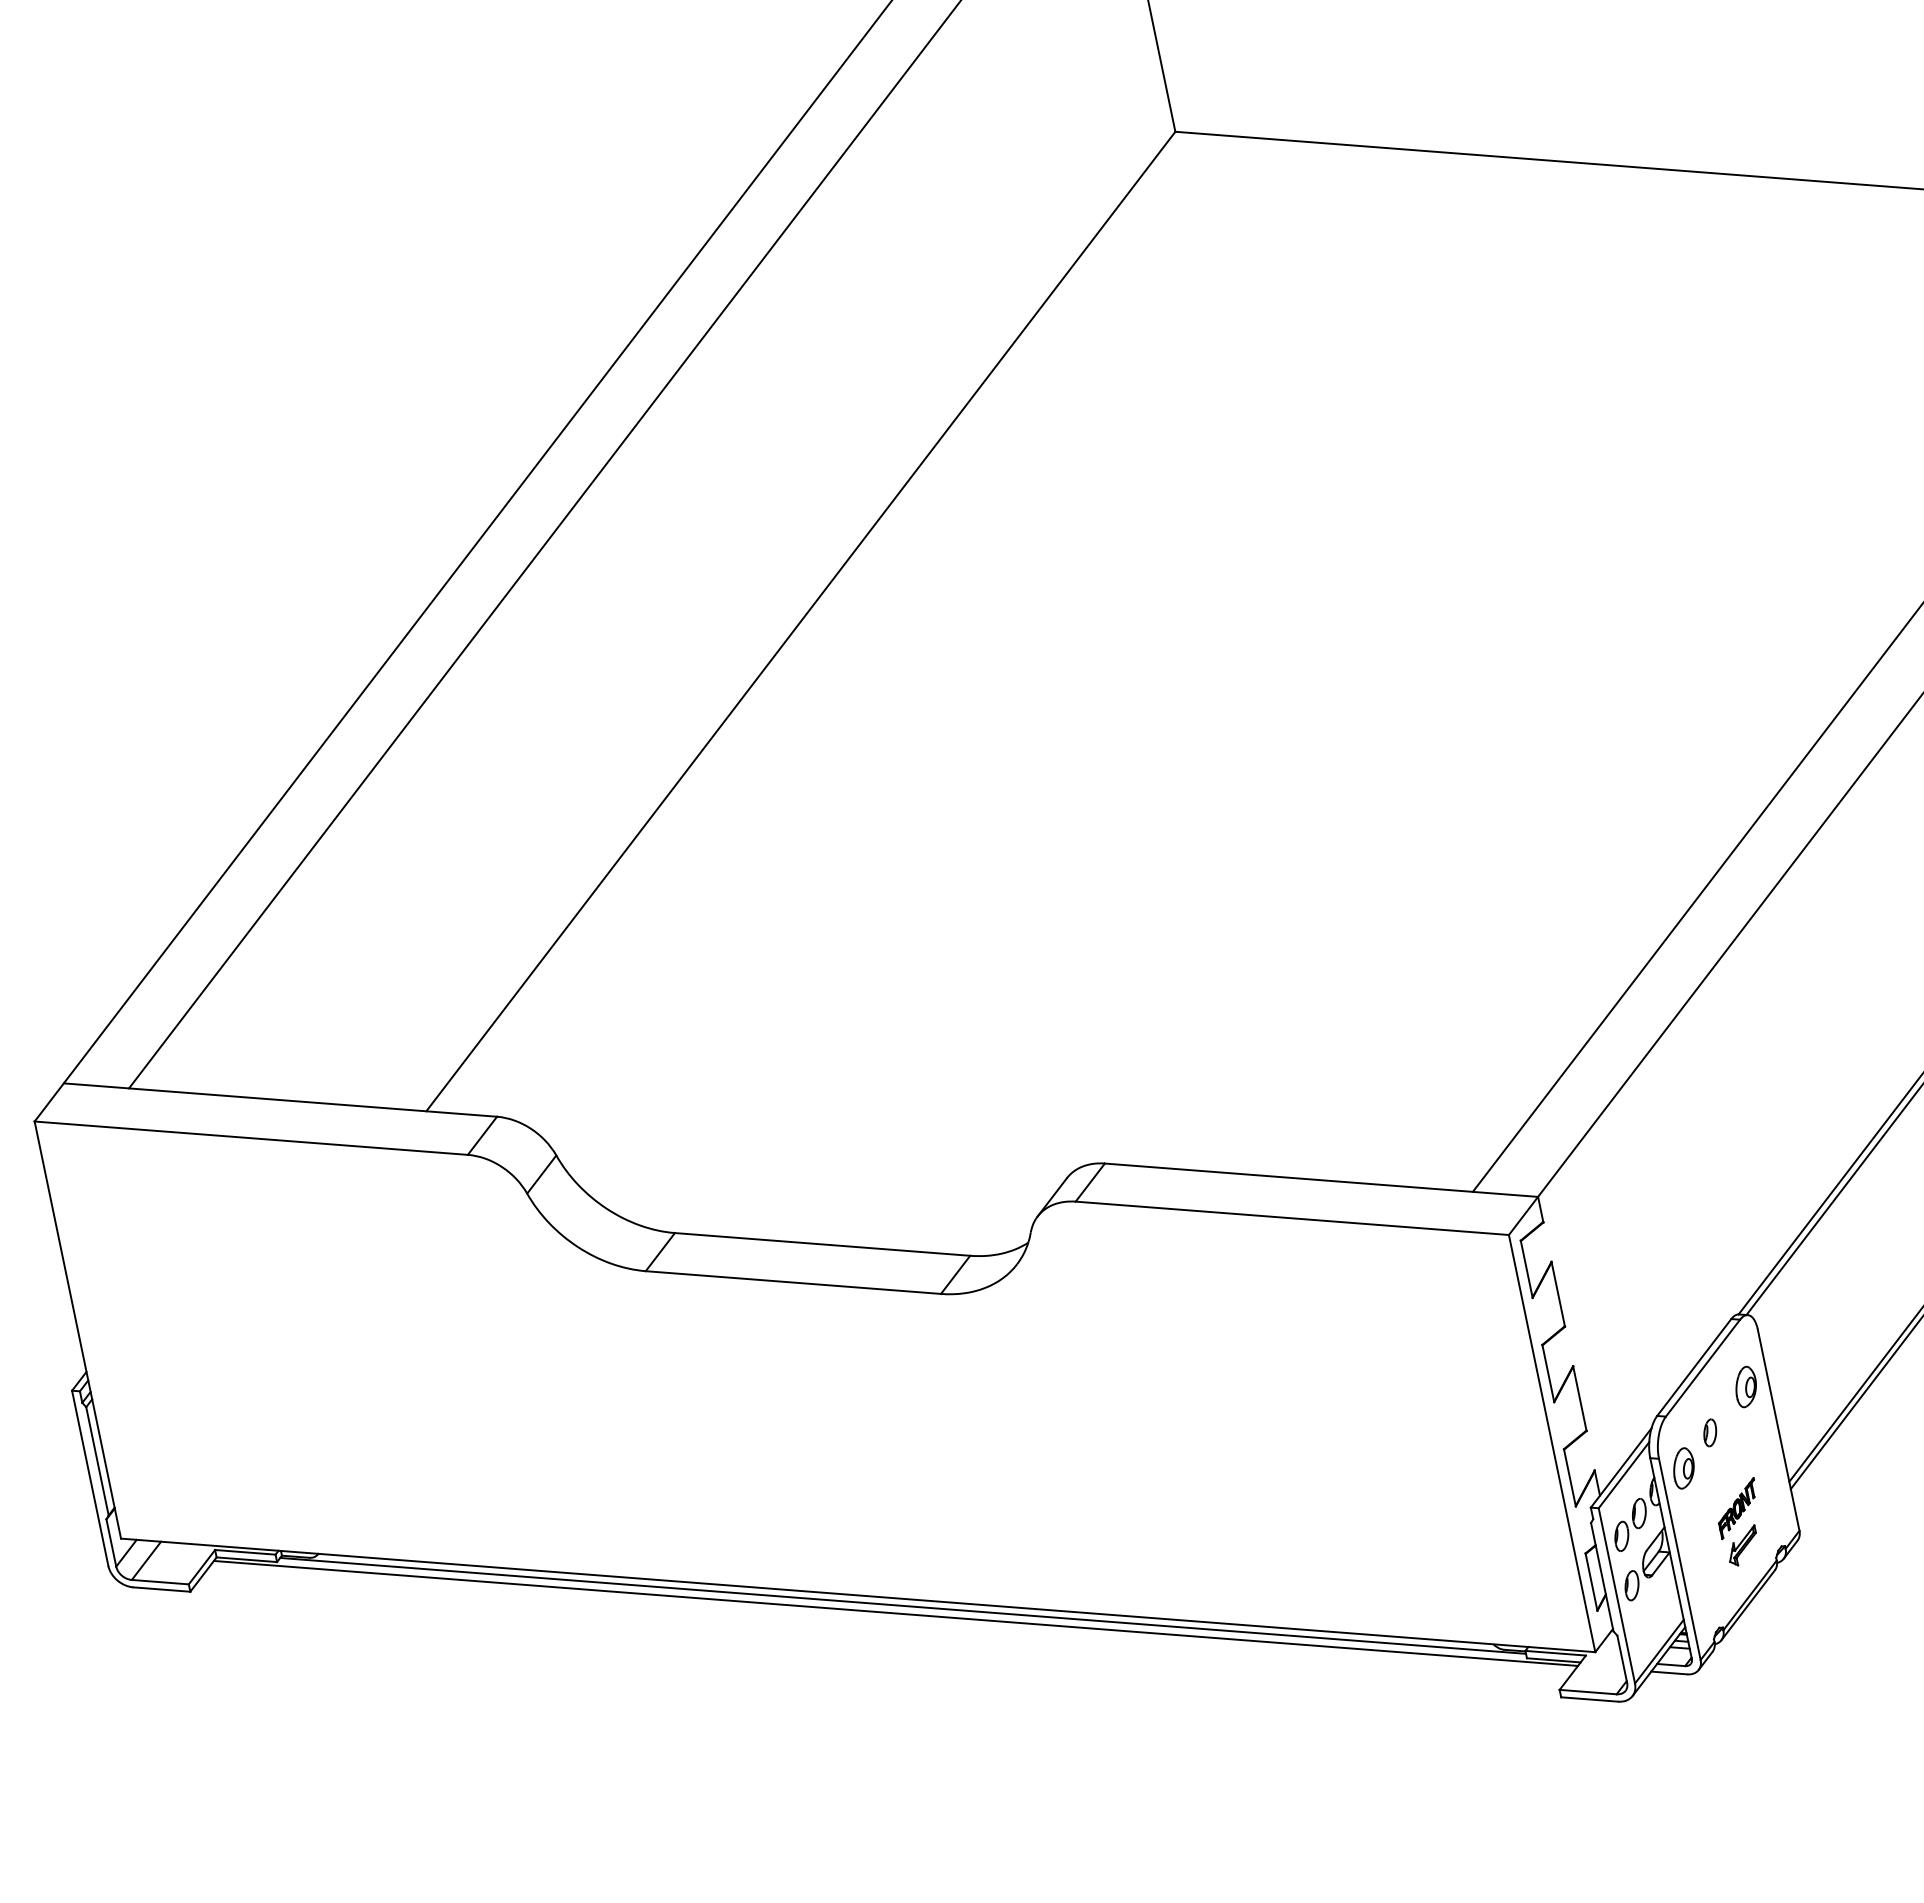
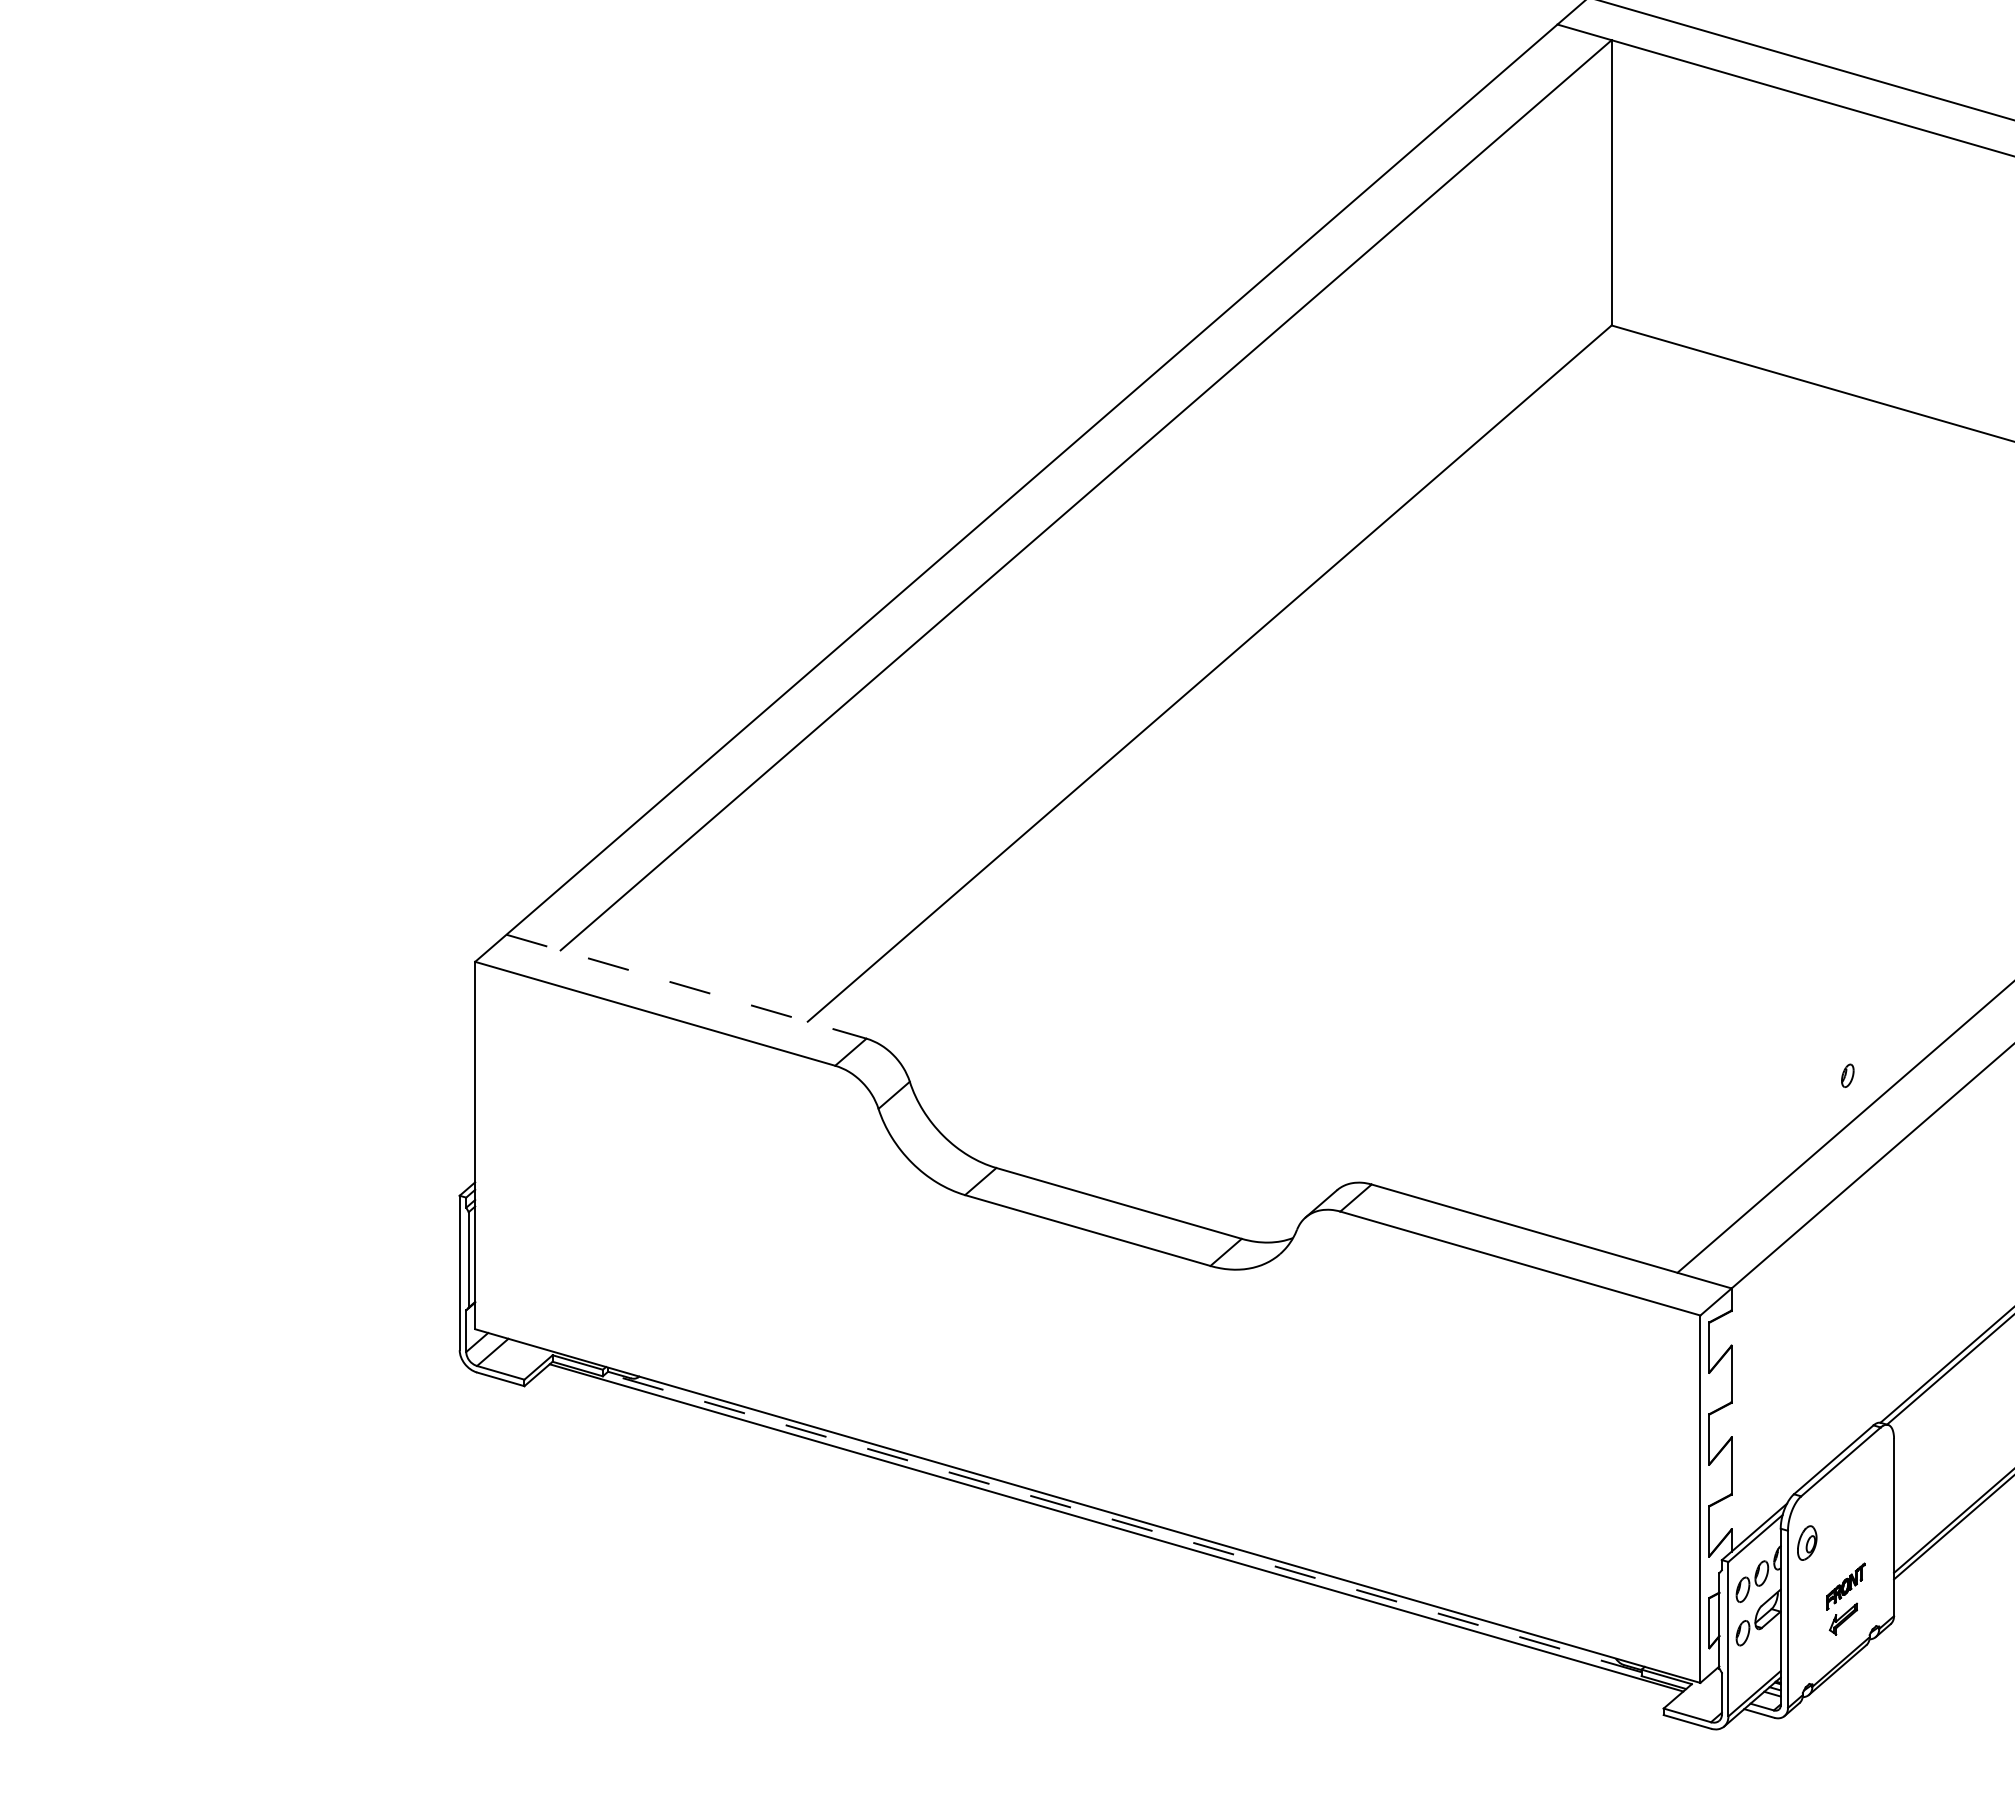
line: (281, 1099) -> (687, 986), solid -> dashed
part: (1745, 1387) -> (1873, 1485), removed
part: (1709, 1432) -> (1847, 1075), moved
line: (902, 1605) -> (1123, 1522), solid -> dashed

